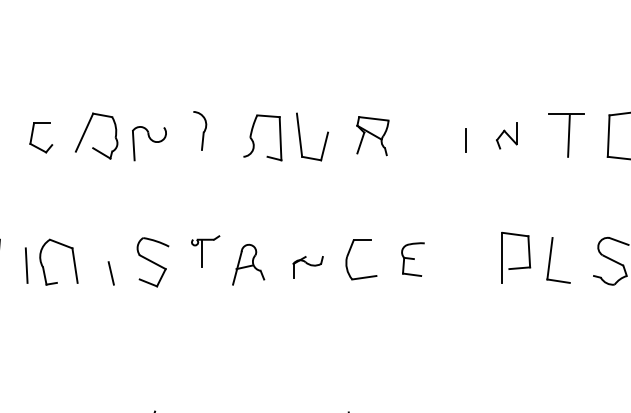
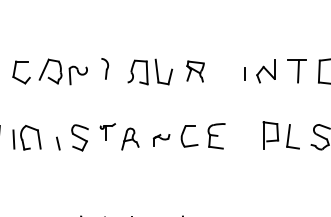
part: (506, 136) -> (265, 71), size x1.67
part: (41, 137) -> (21, 72), size x1.43
part: (412, 259) -> (216, 136), size x1.43

